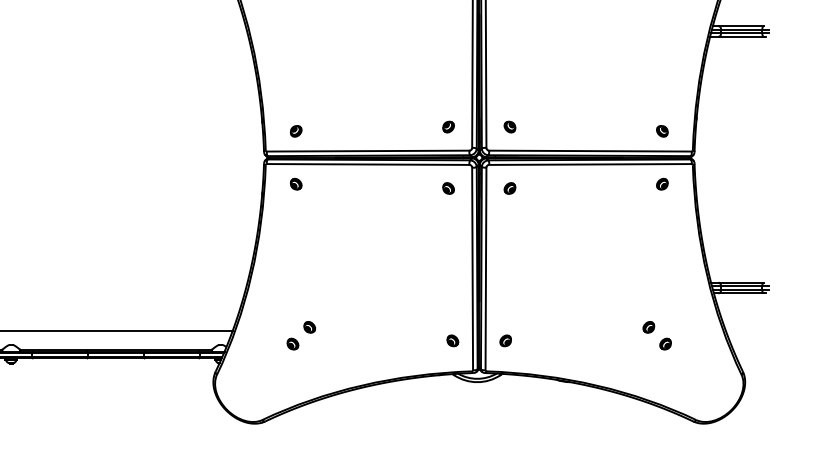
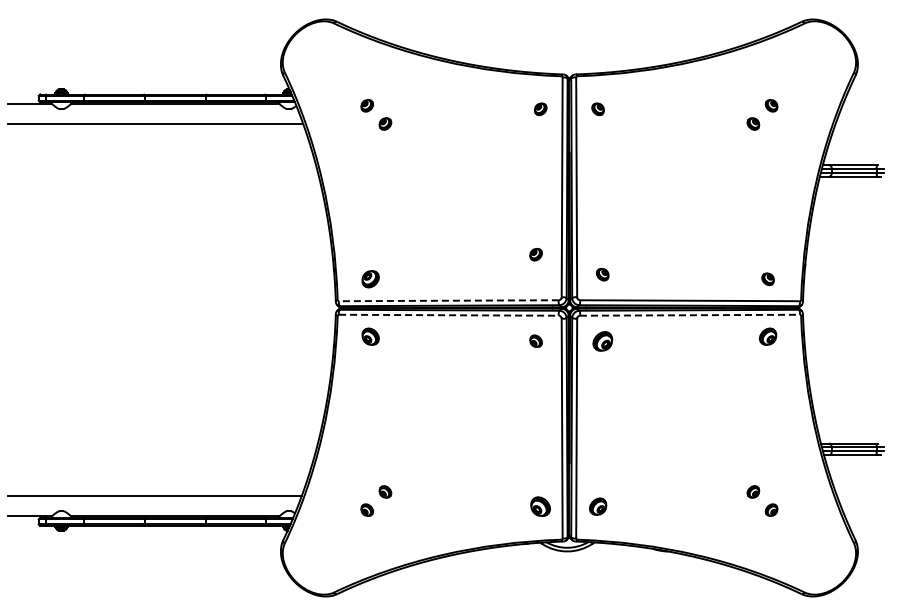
part: (448, 126) -> (535, 254), moved
part: (295, 131) -> (370, 279), size x1.4
line: (368, 150) -> (449, 300), solid -> dashed
line: (368, 164) -> (449, 315), solid -> dashed
line: (589, 164) -> (689, 315), solid -> dashed
part: (295, 184) -> (370, 336), size x1.4
part: (661, 184) -> (767, 336), size x1.4
part: (509, 187) -> (602, 340), size x1.6
part: (452, 340) -> (540, 506), size x1.6
part: (505, 340) -> (597, 506), size x1.4

